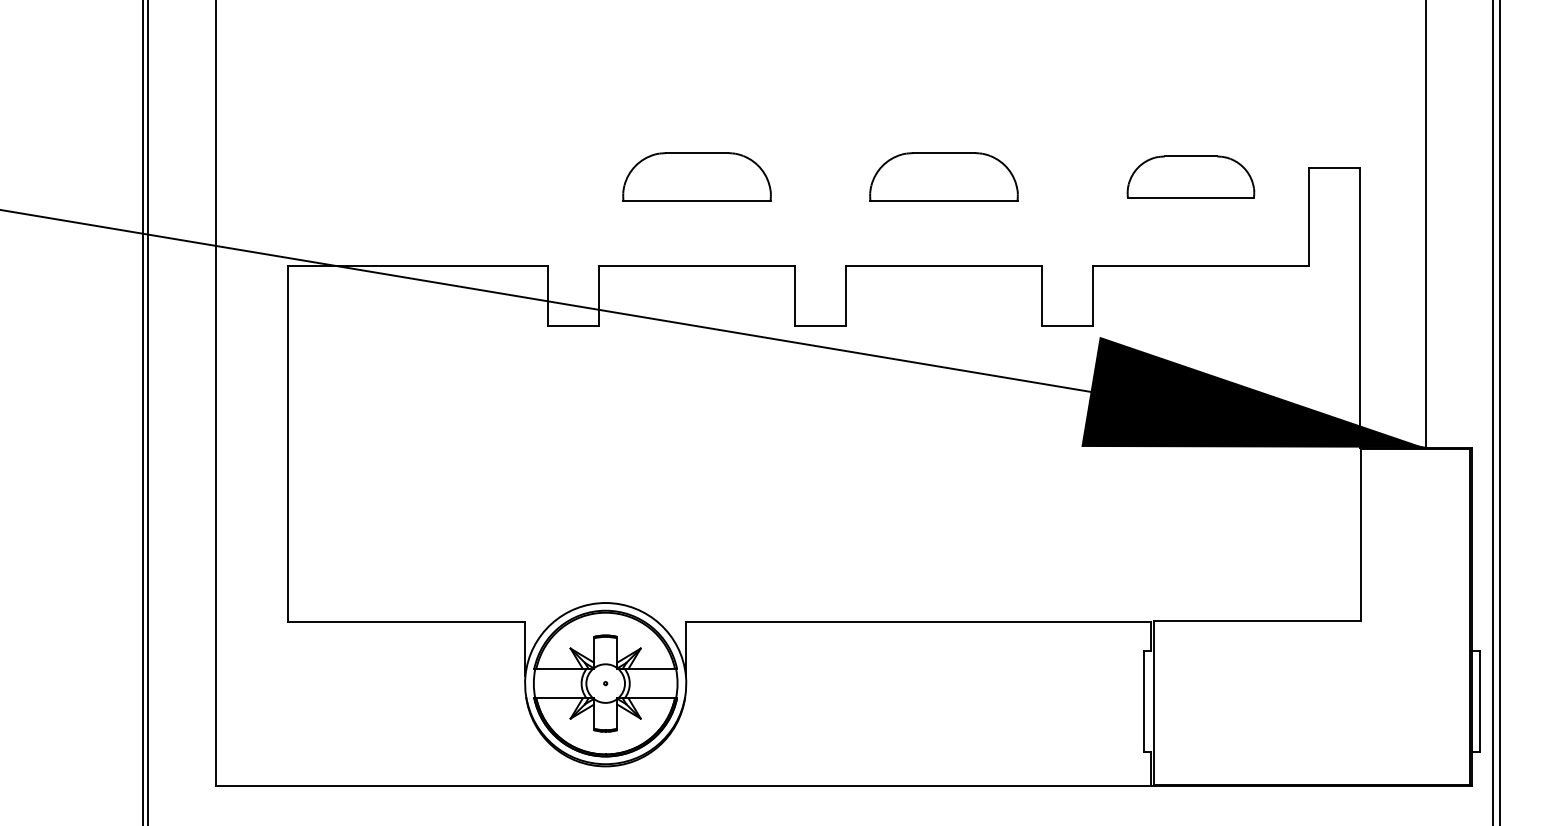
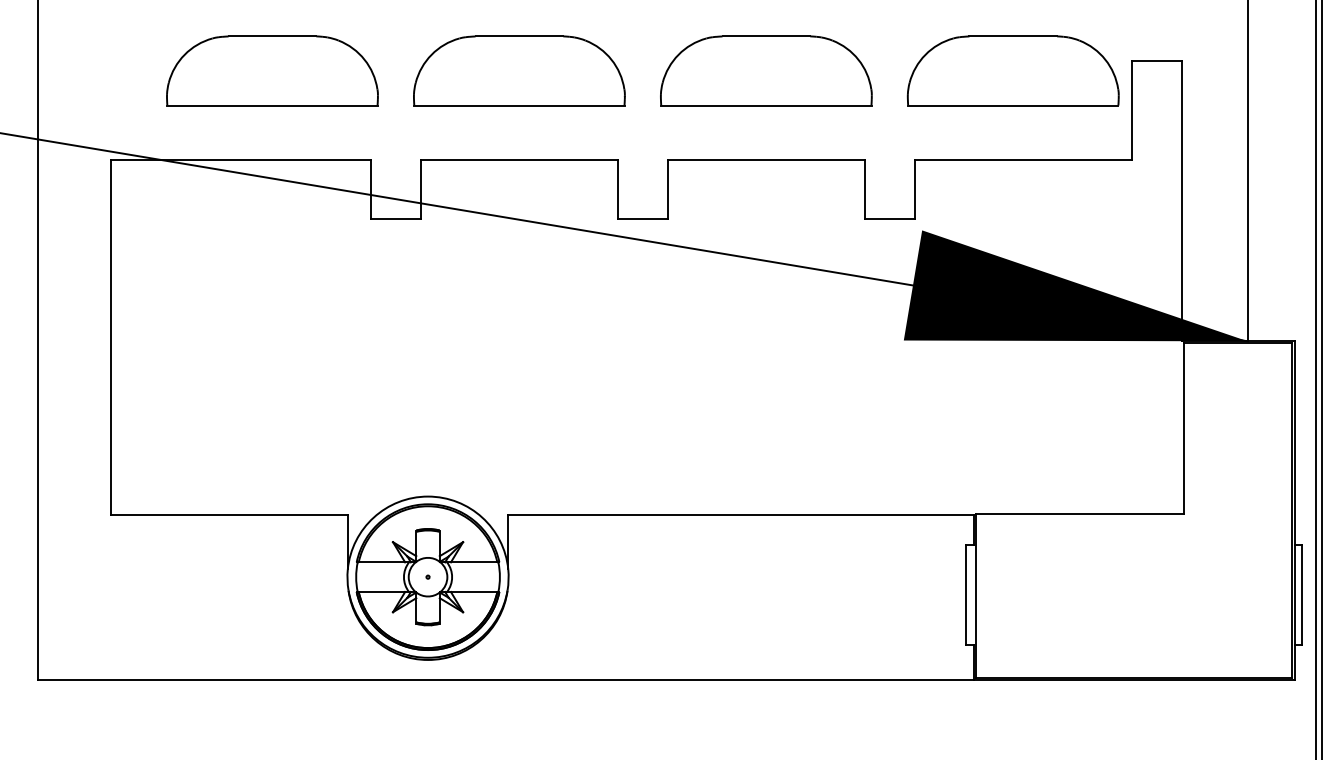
part: (449, 176) -> (271, 70), added
part: (696, 176) -> (518, 70), size x1.43
part: (943, 176) -> (765, 70), size x1.43
part: (1190, 176) -> (1012, 70), size x1.67

